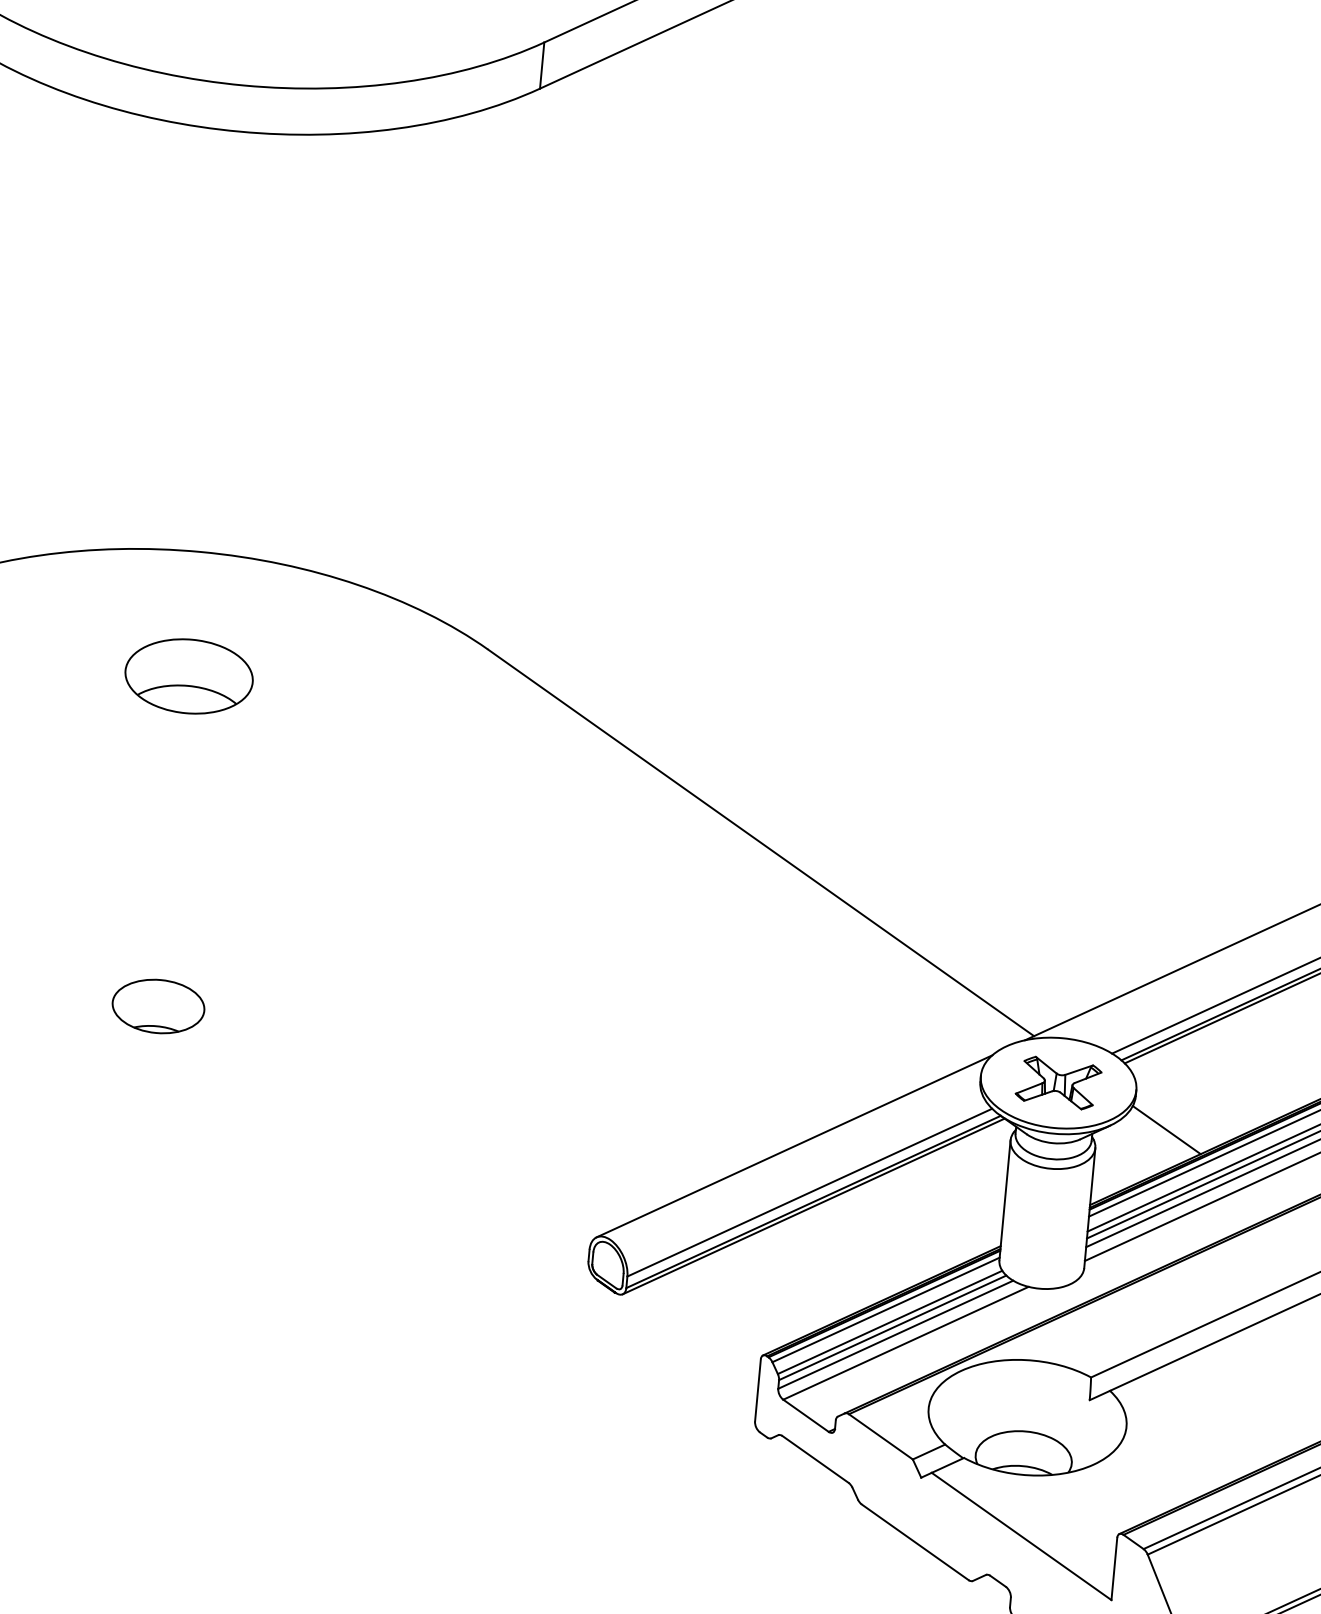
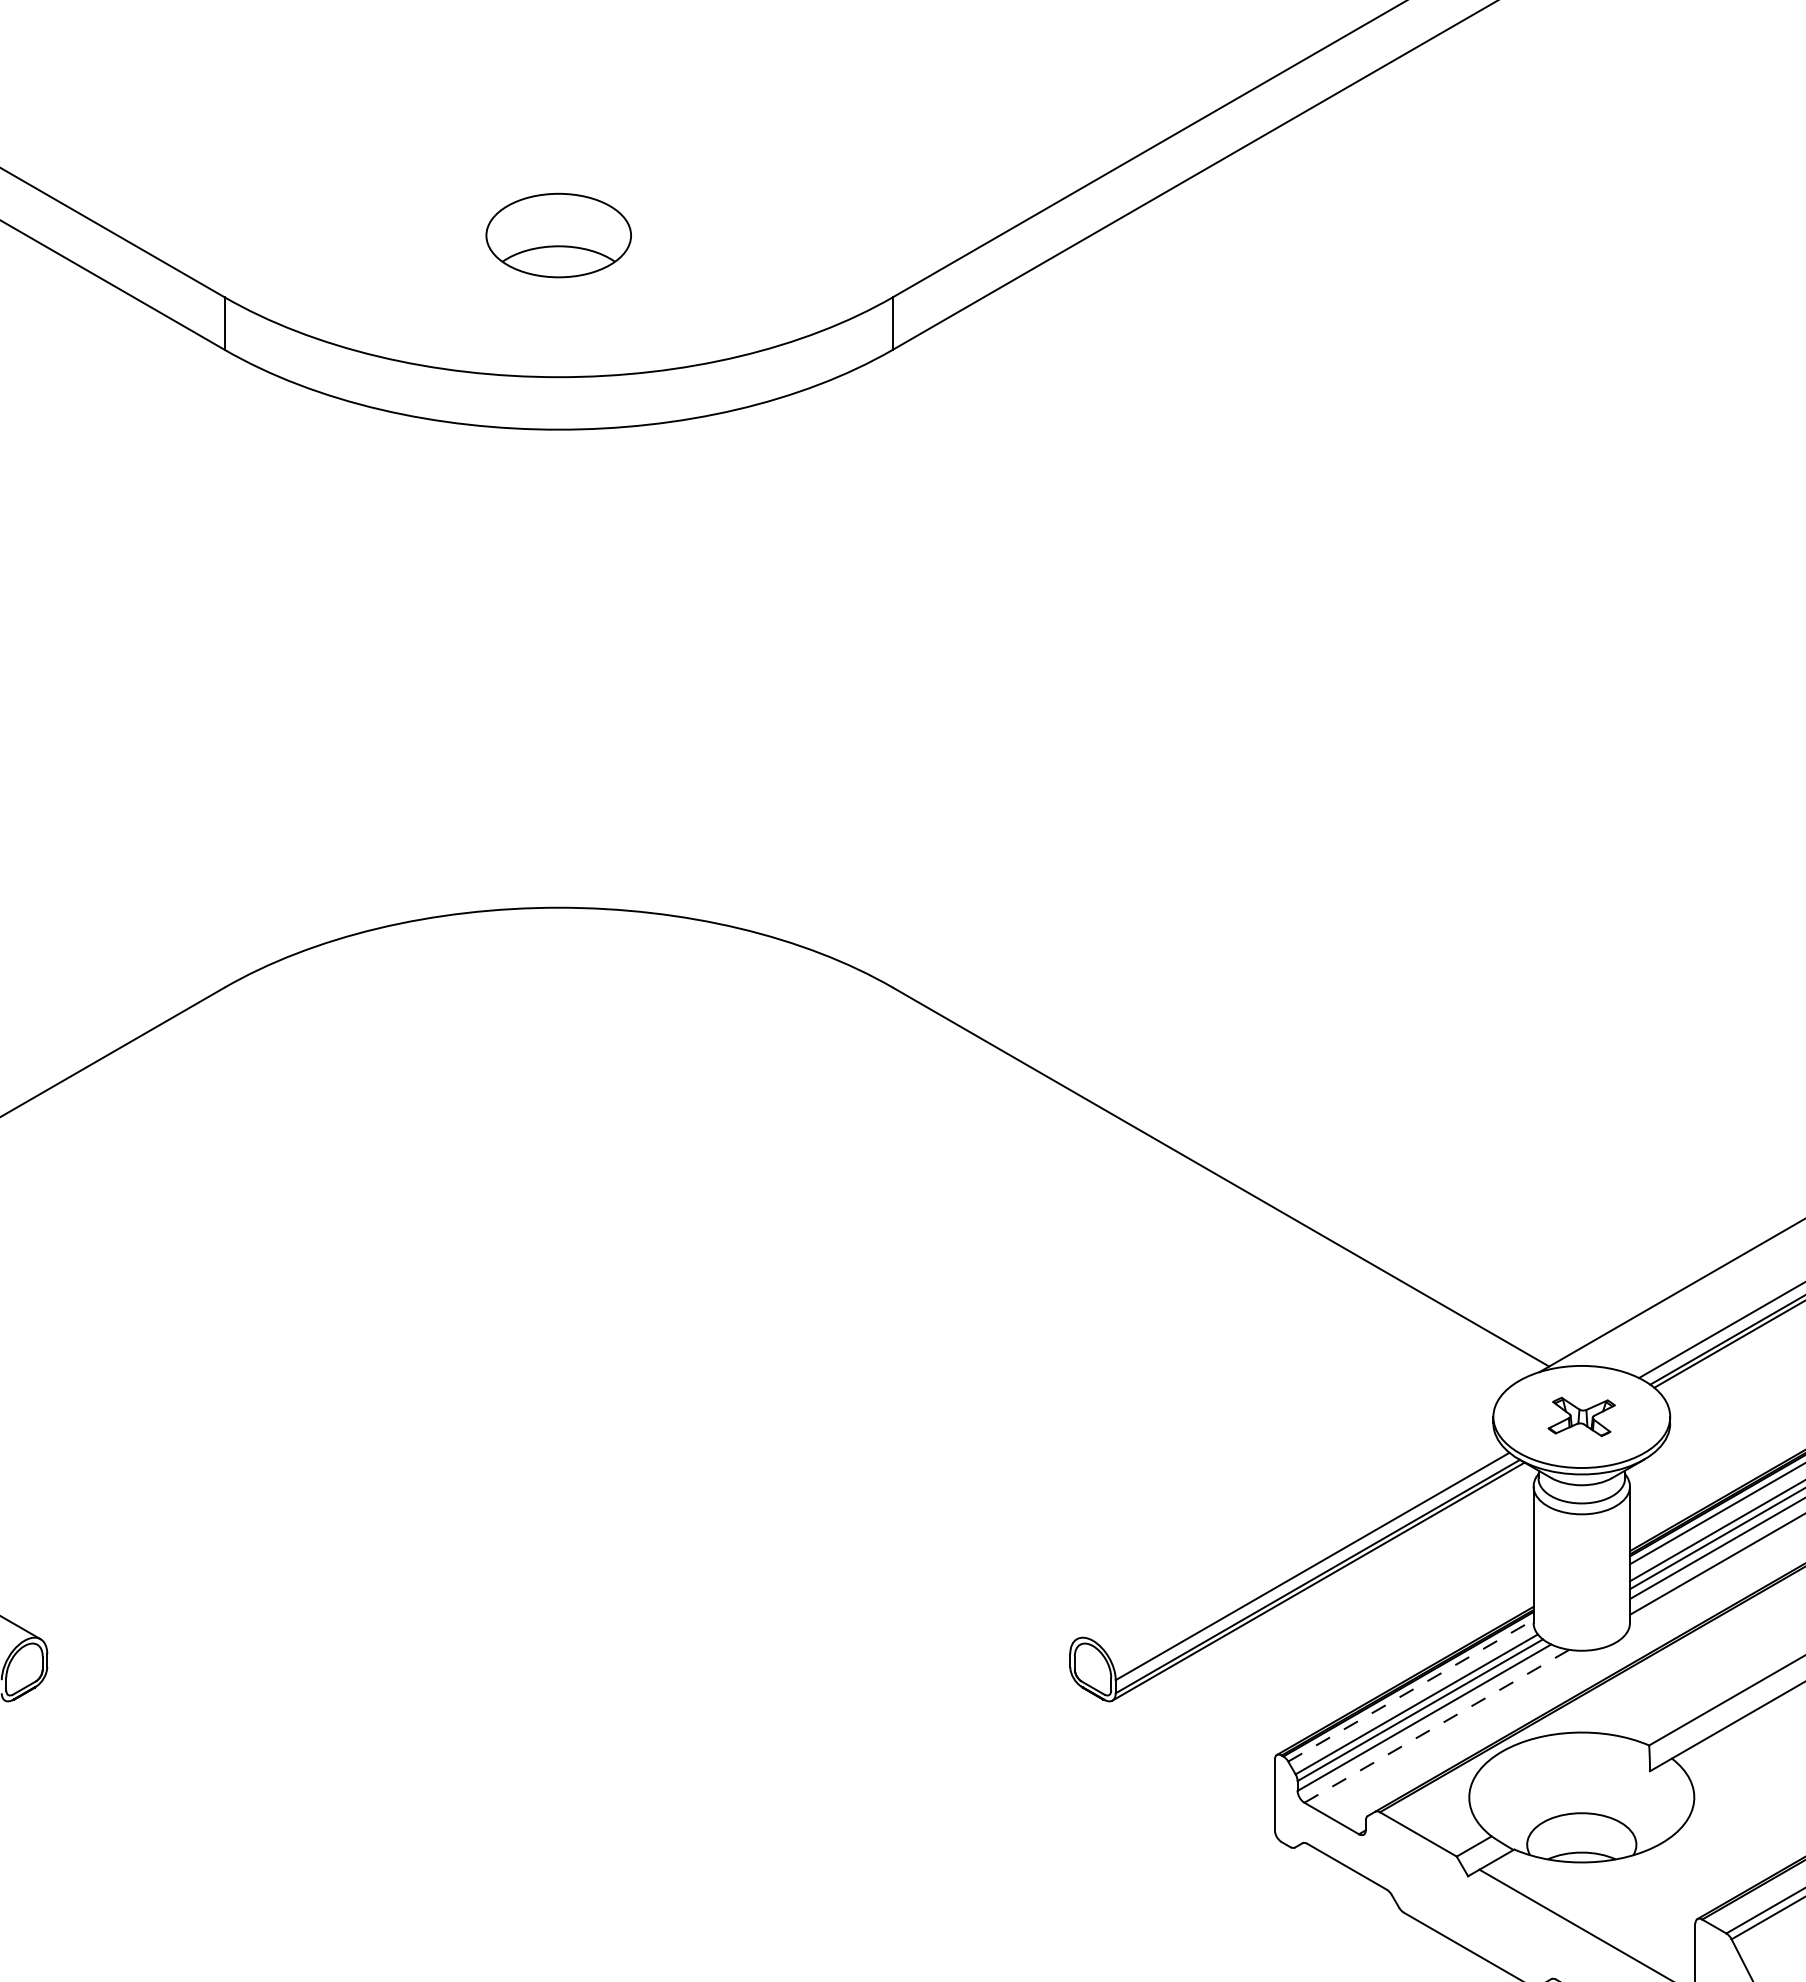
part: (188, 675) -> (558, 1048), removed
part: (158, 1006) -> (558, 1424), removed
part: (1058, 1082) -> (1581, 1416), size x0.7
line: (1166, 1129) -> (1708, 1458), removed
line: (794, 1146) -> (1290, 1515), removed
line: (885, 1309) -> (1410, 1690), solid -> dashed
line: (905, 1343) -> (1436, 1726), solid -> dashed

